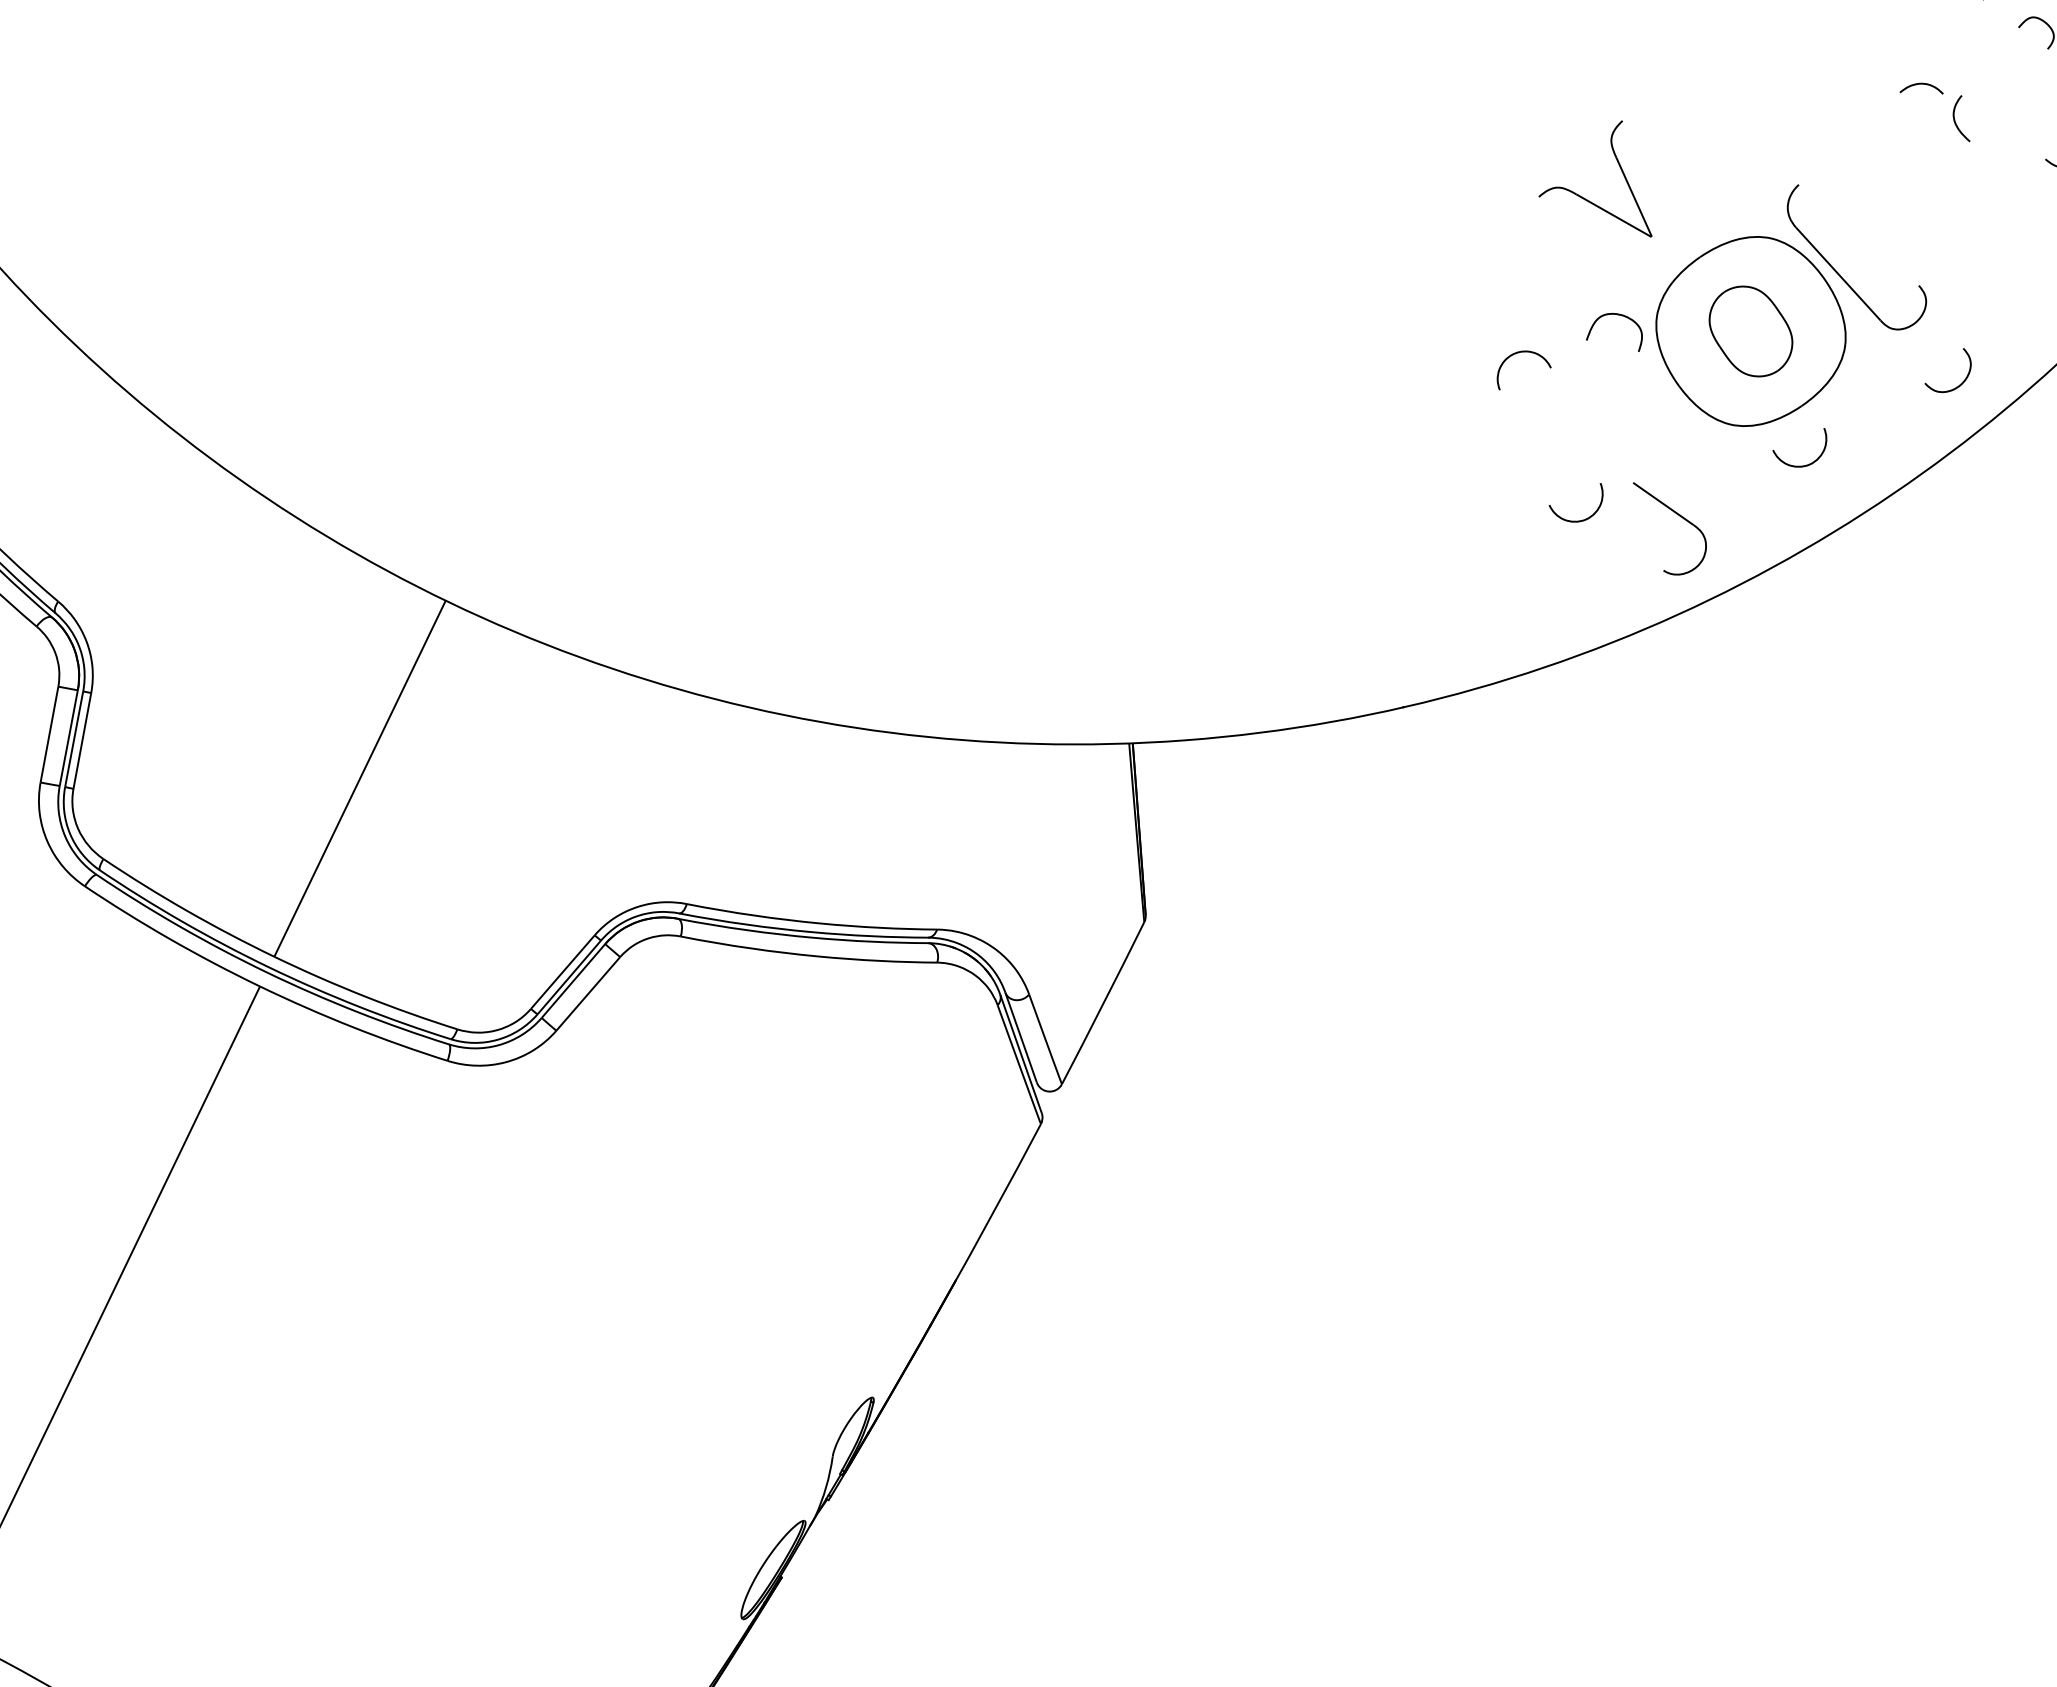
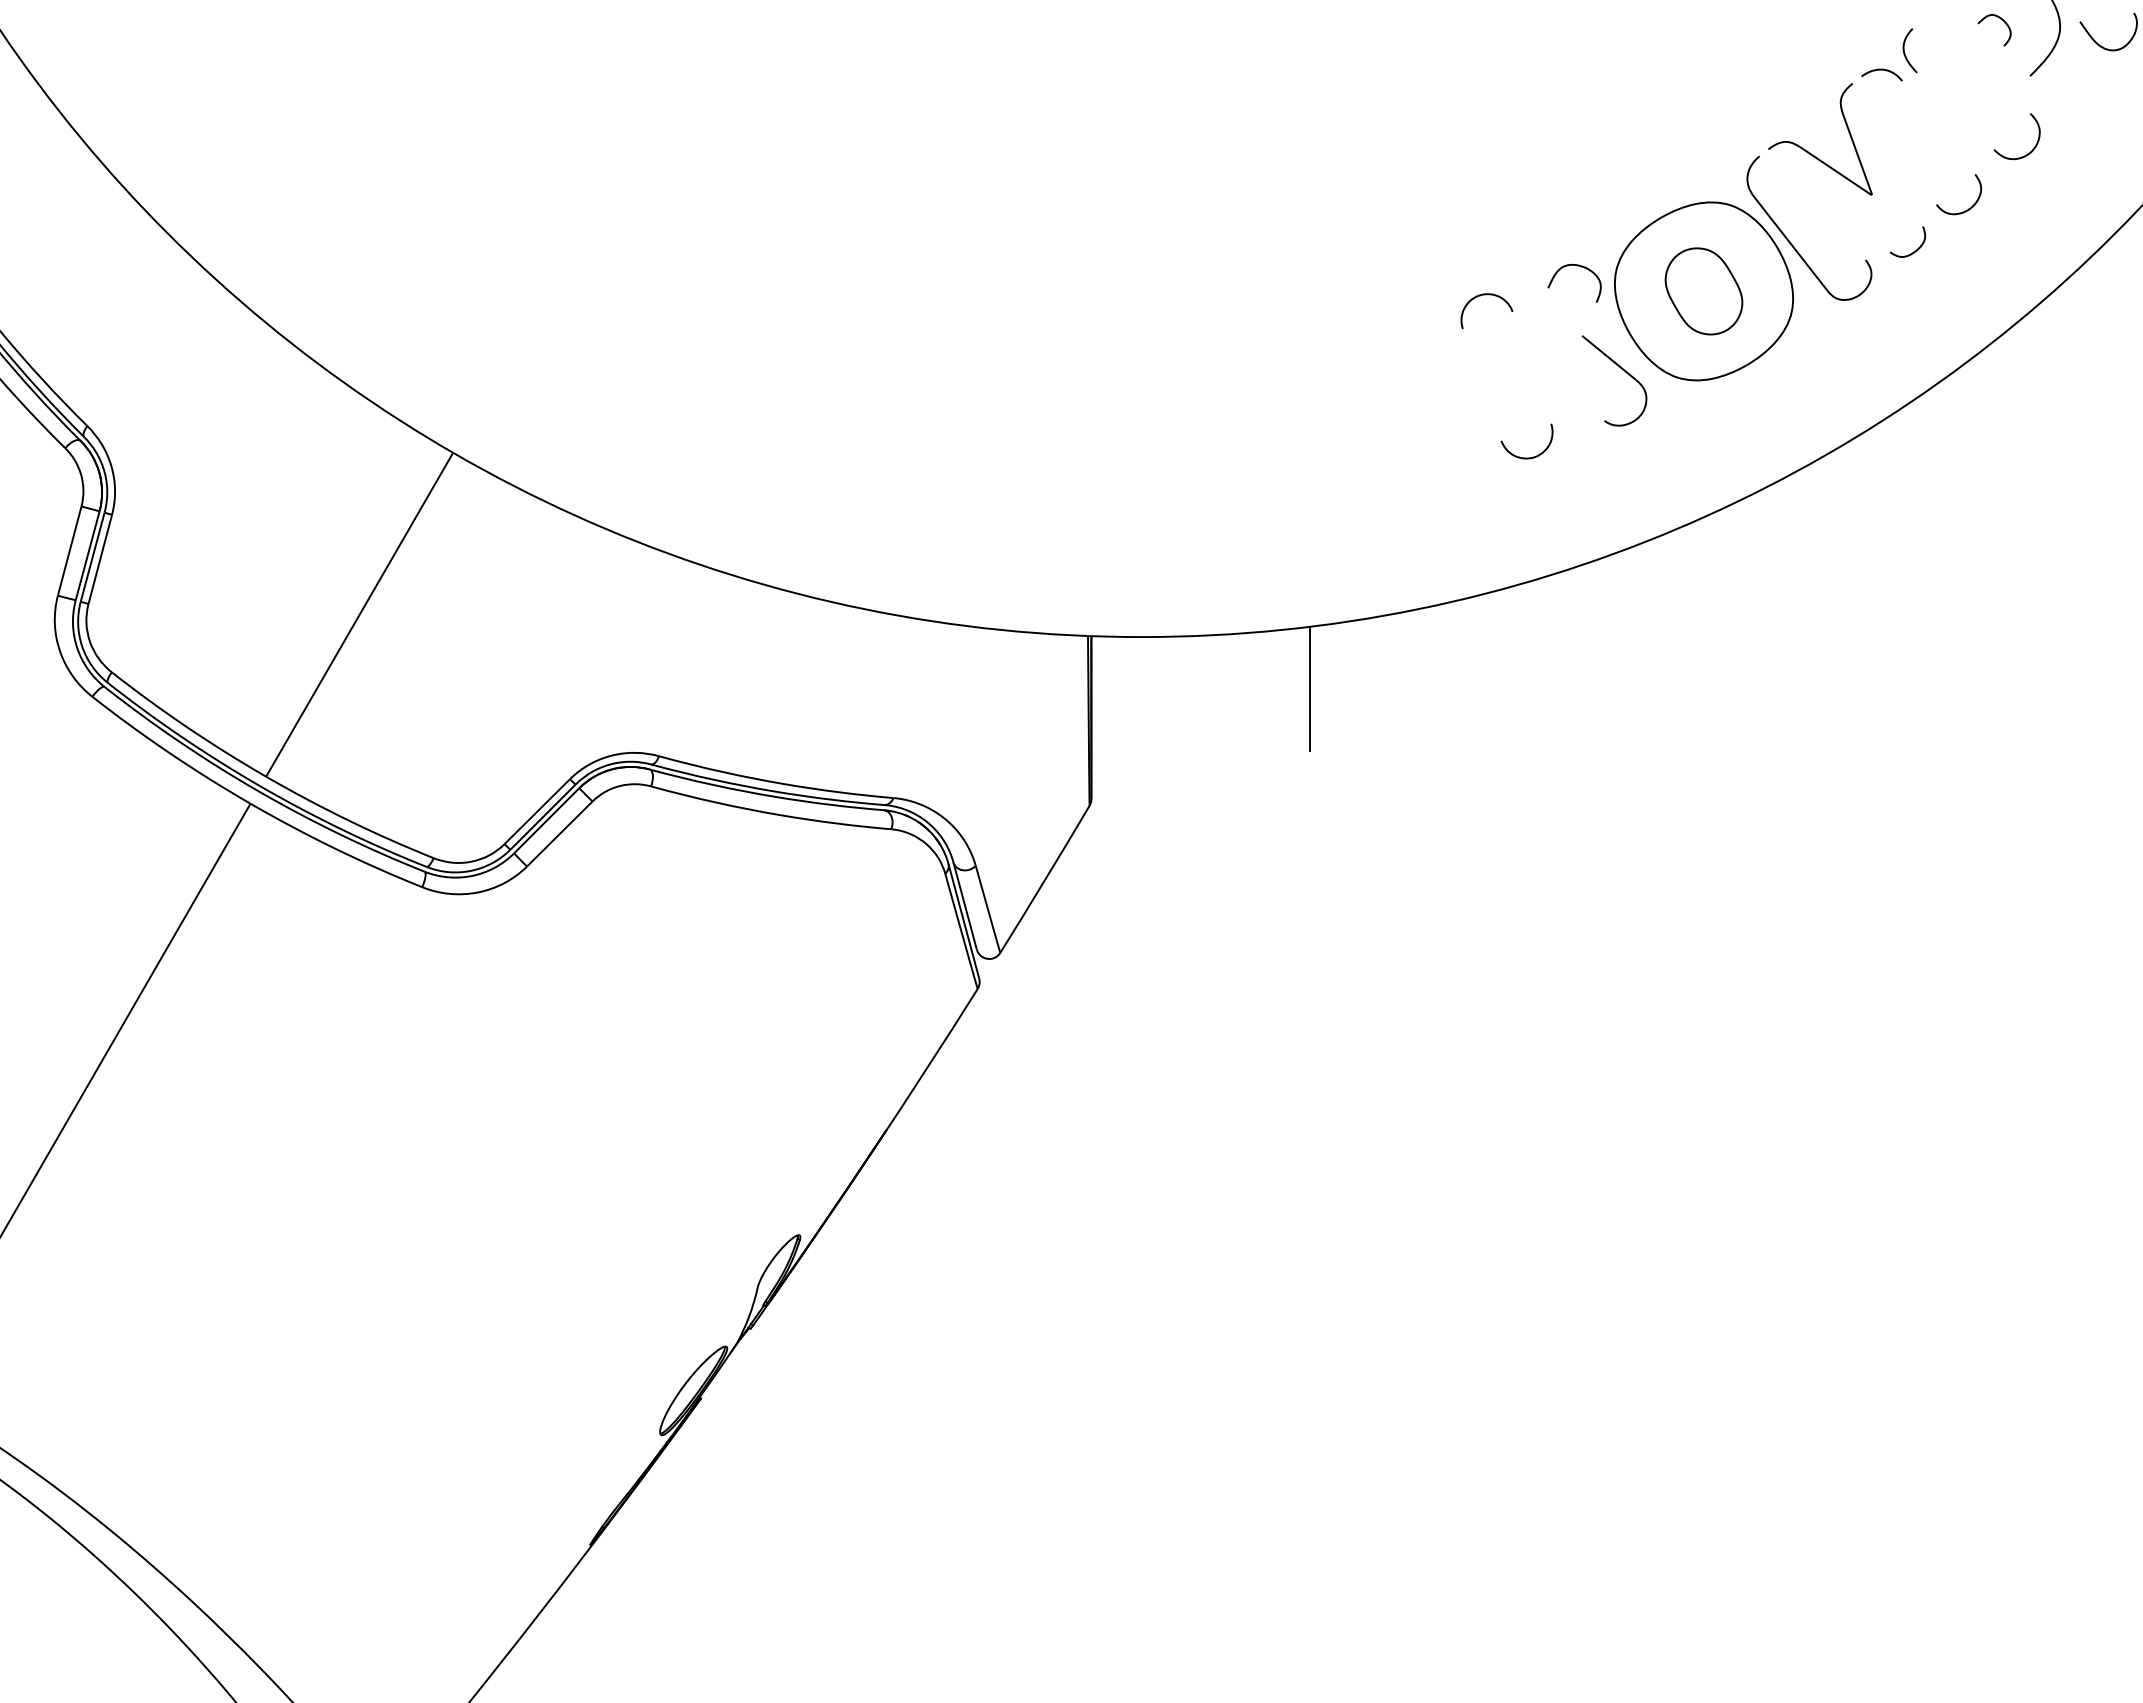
curve: (1954, 119) -> (1904, 50), moved
part: (1583, 196) -> (1810, 152), moved
curve: (1968, 272) -> (1913, 251), added
curve: (1956, 386) -> (1966, 209), moved
curve: (1800, 465) -> (1741, 421), removed
part: (1678, 516) -> (1622, 370), moved
line: (1367, 781) -> (1310, 688), added

